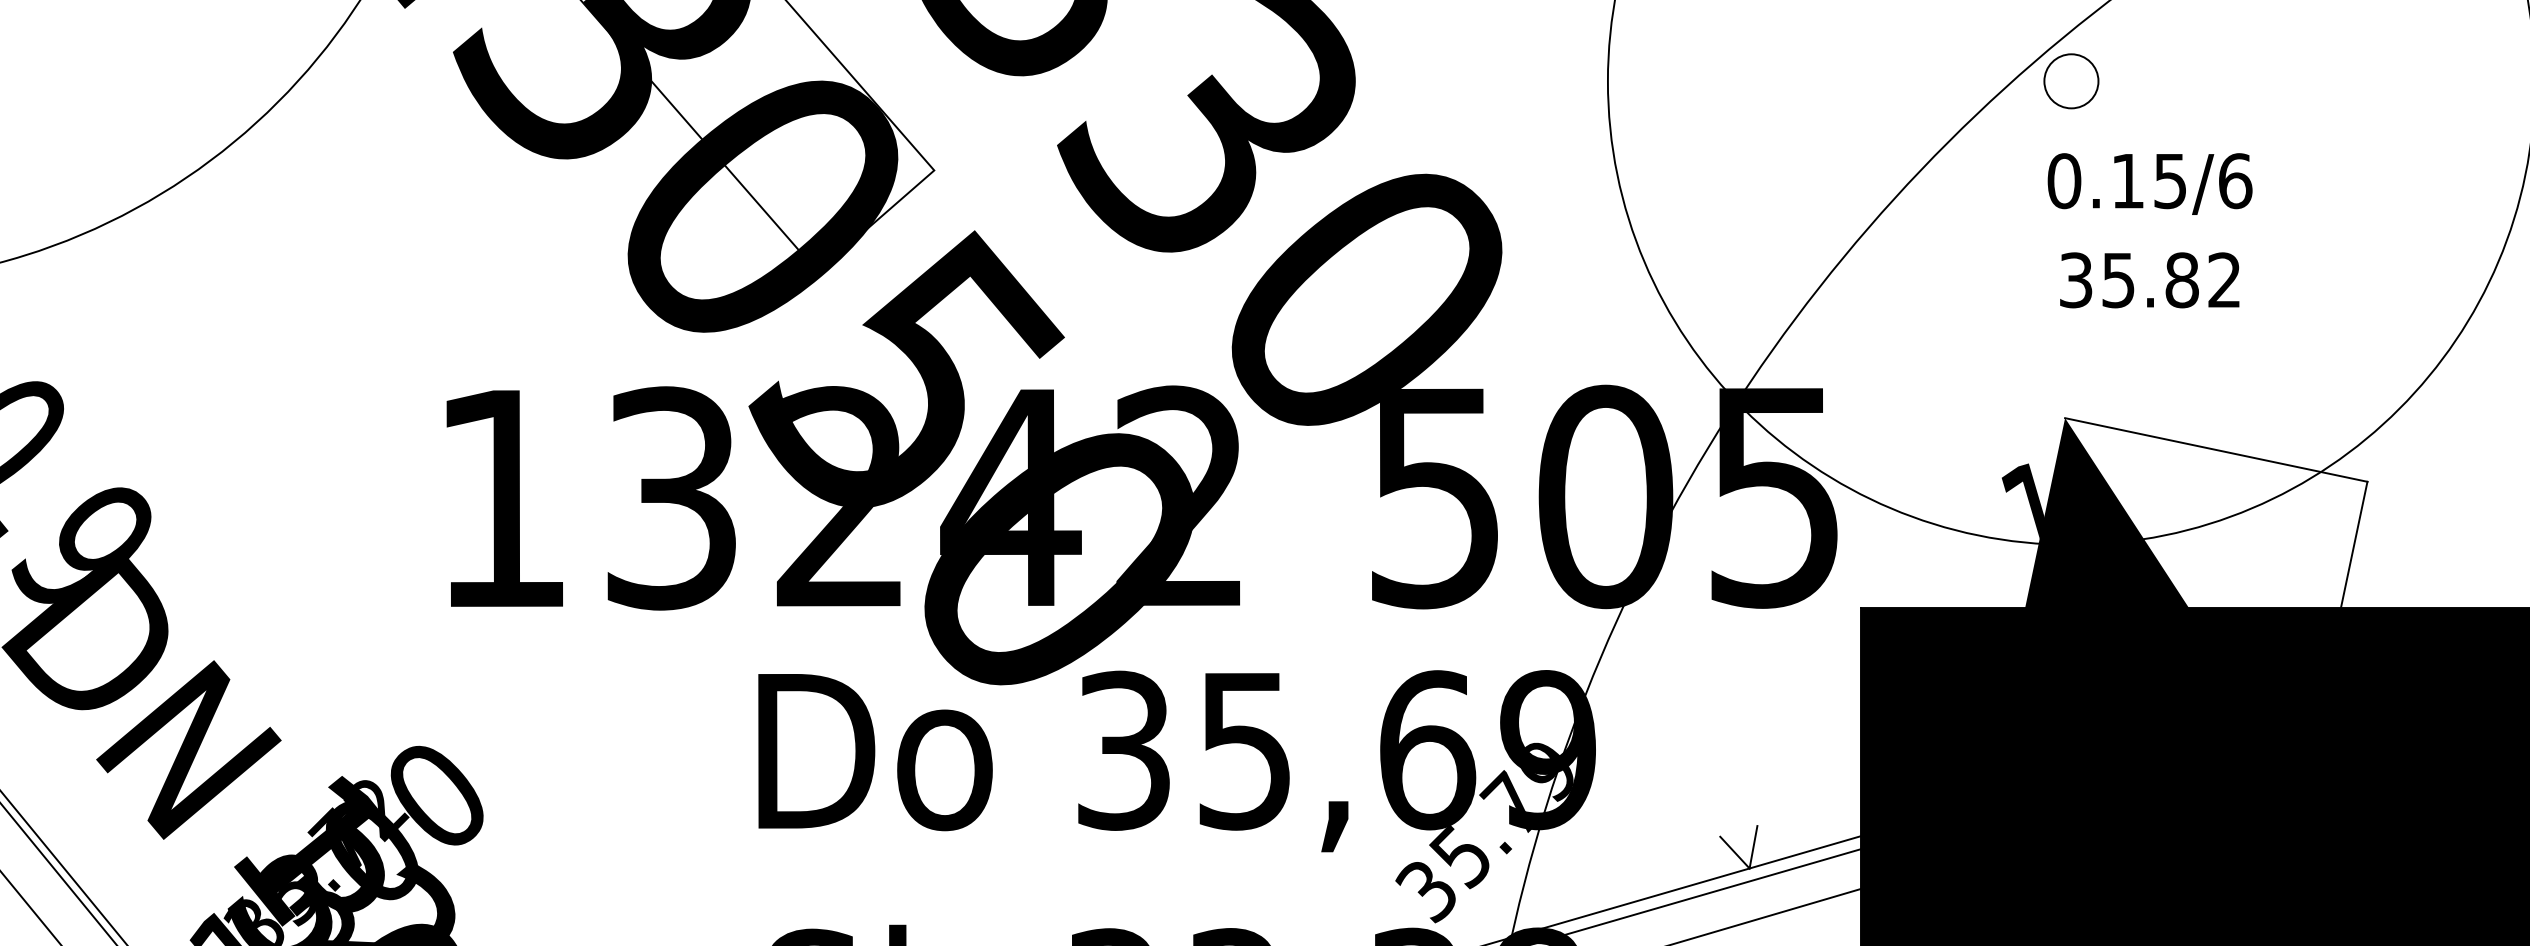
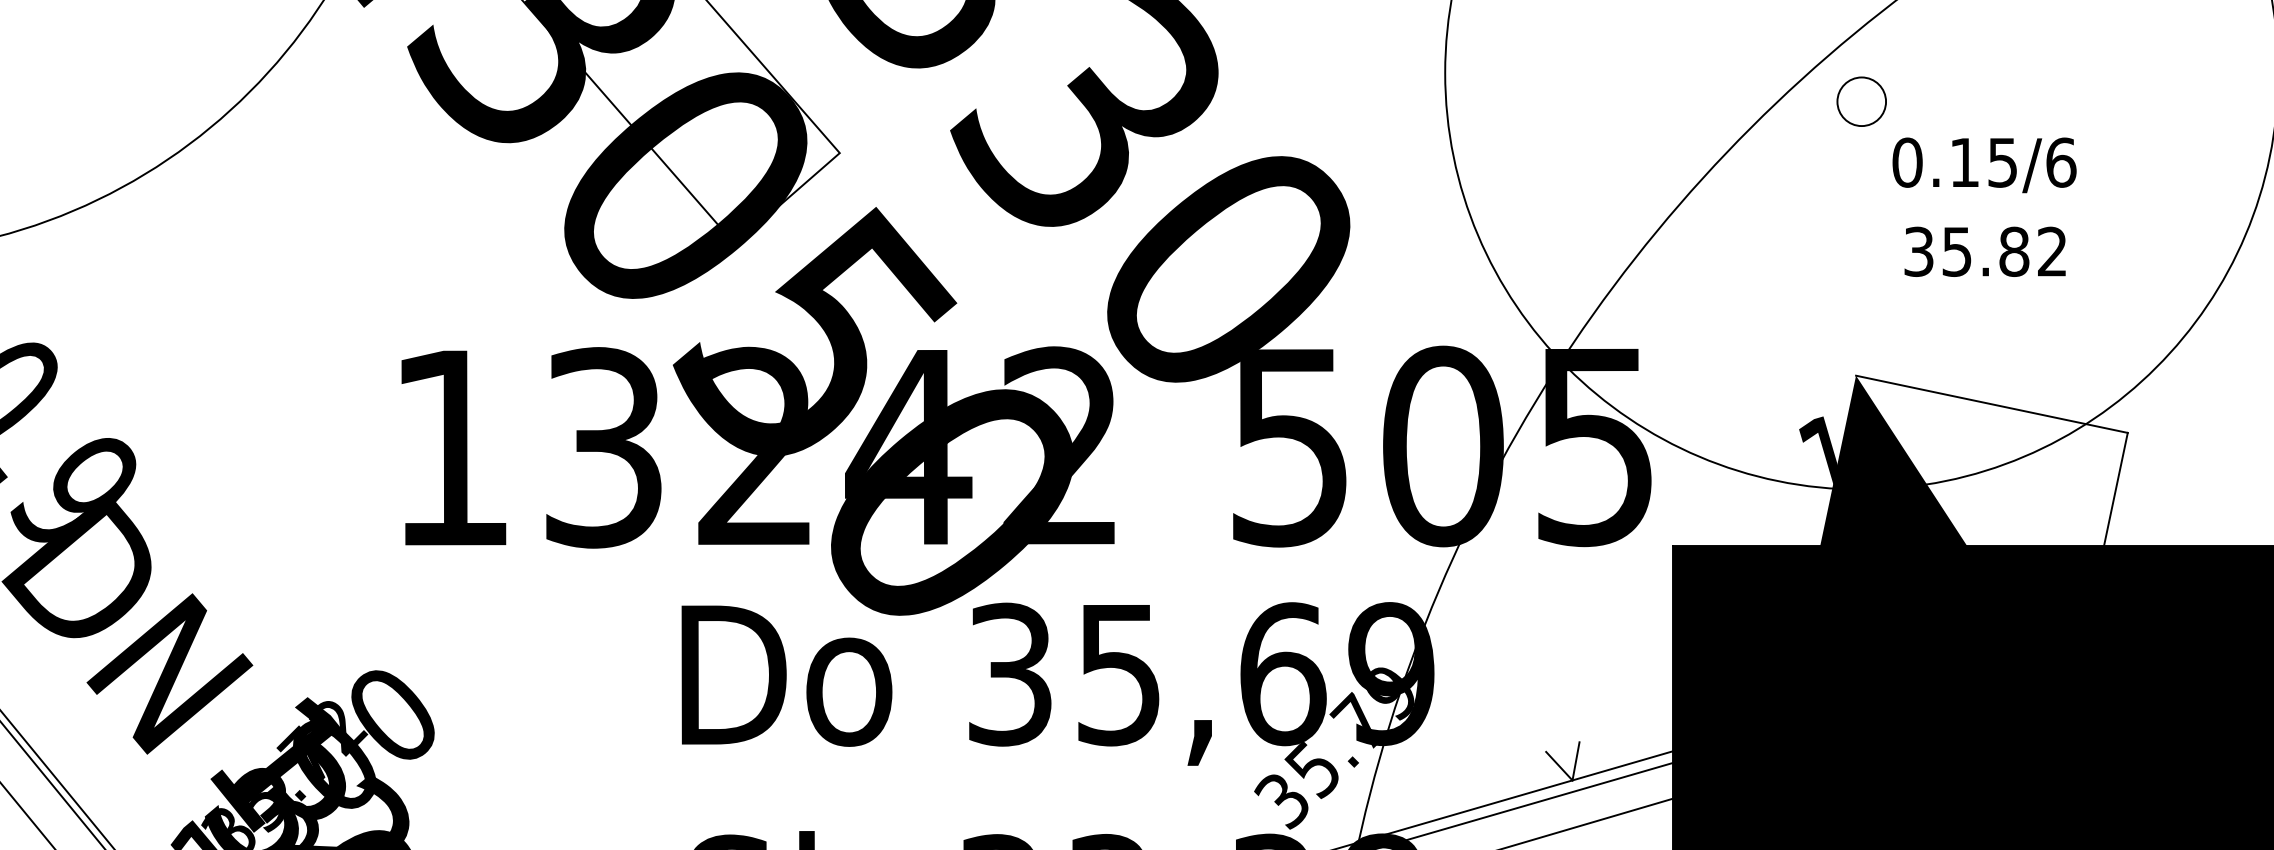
circle: (2071, 81) -> (1861, 101), moved
text: (2149, 183) -> (1984, 164), moved
text: (2149, 280) -> (1984, 252), moved

